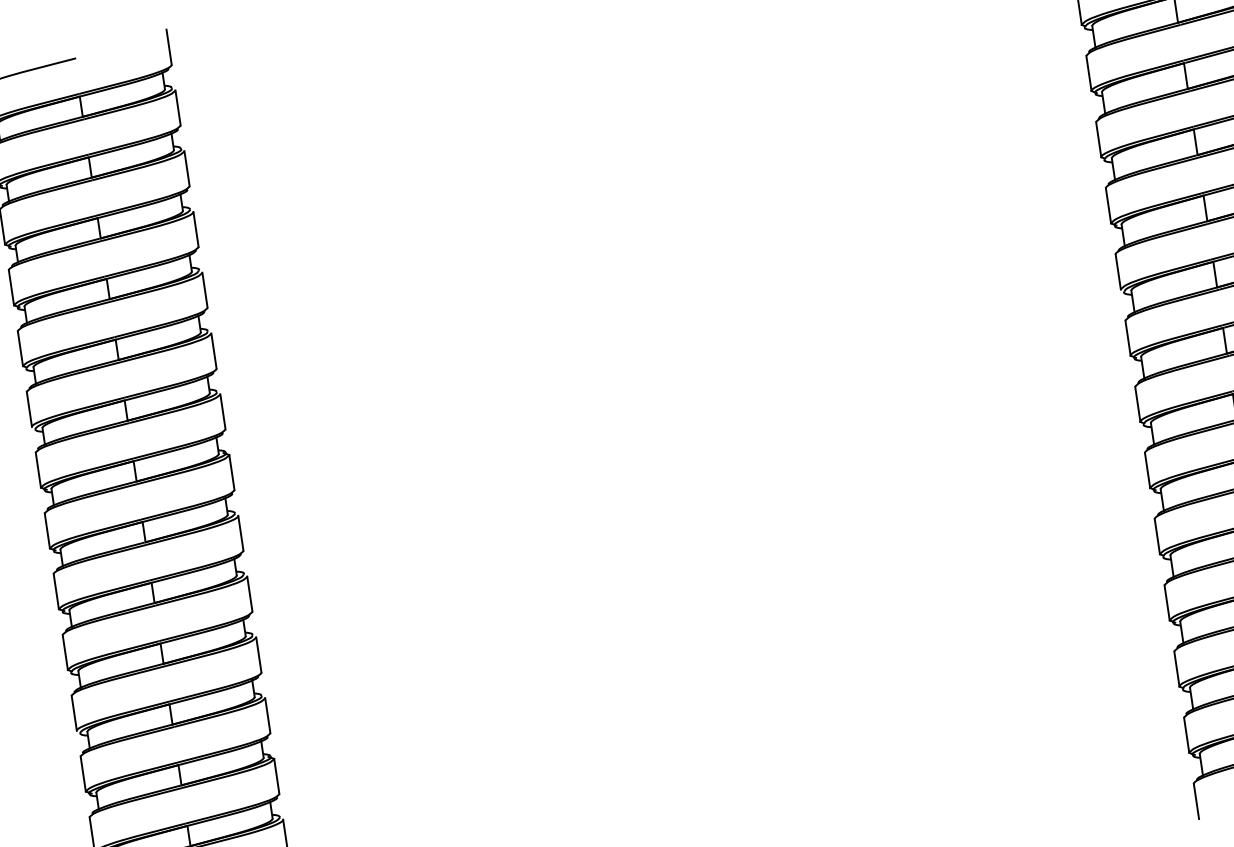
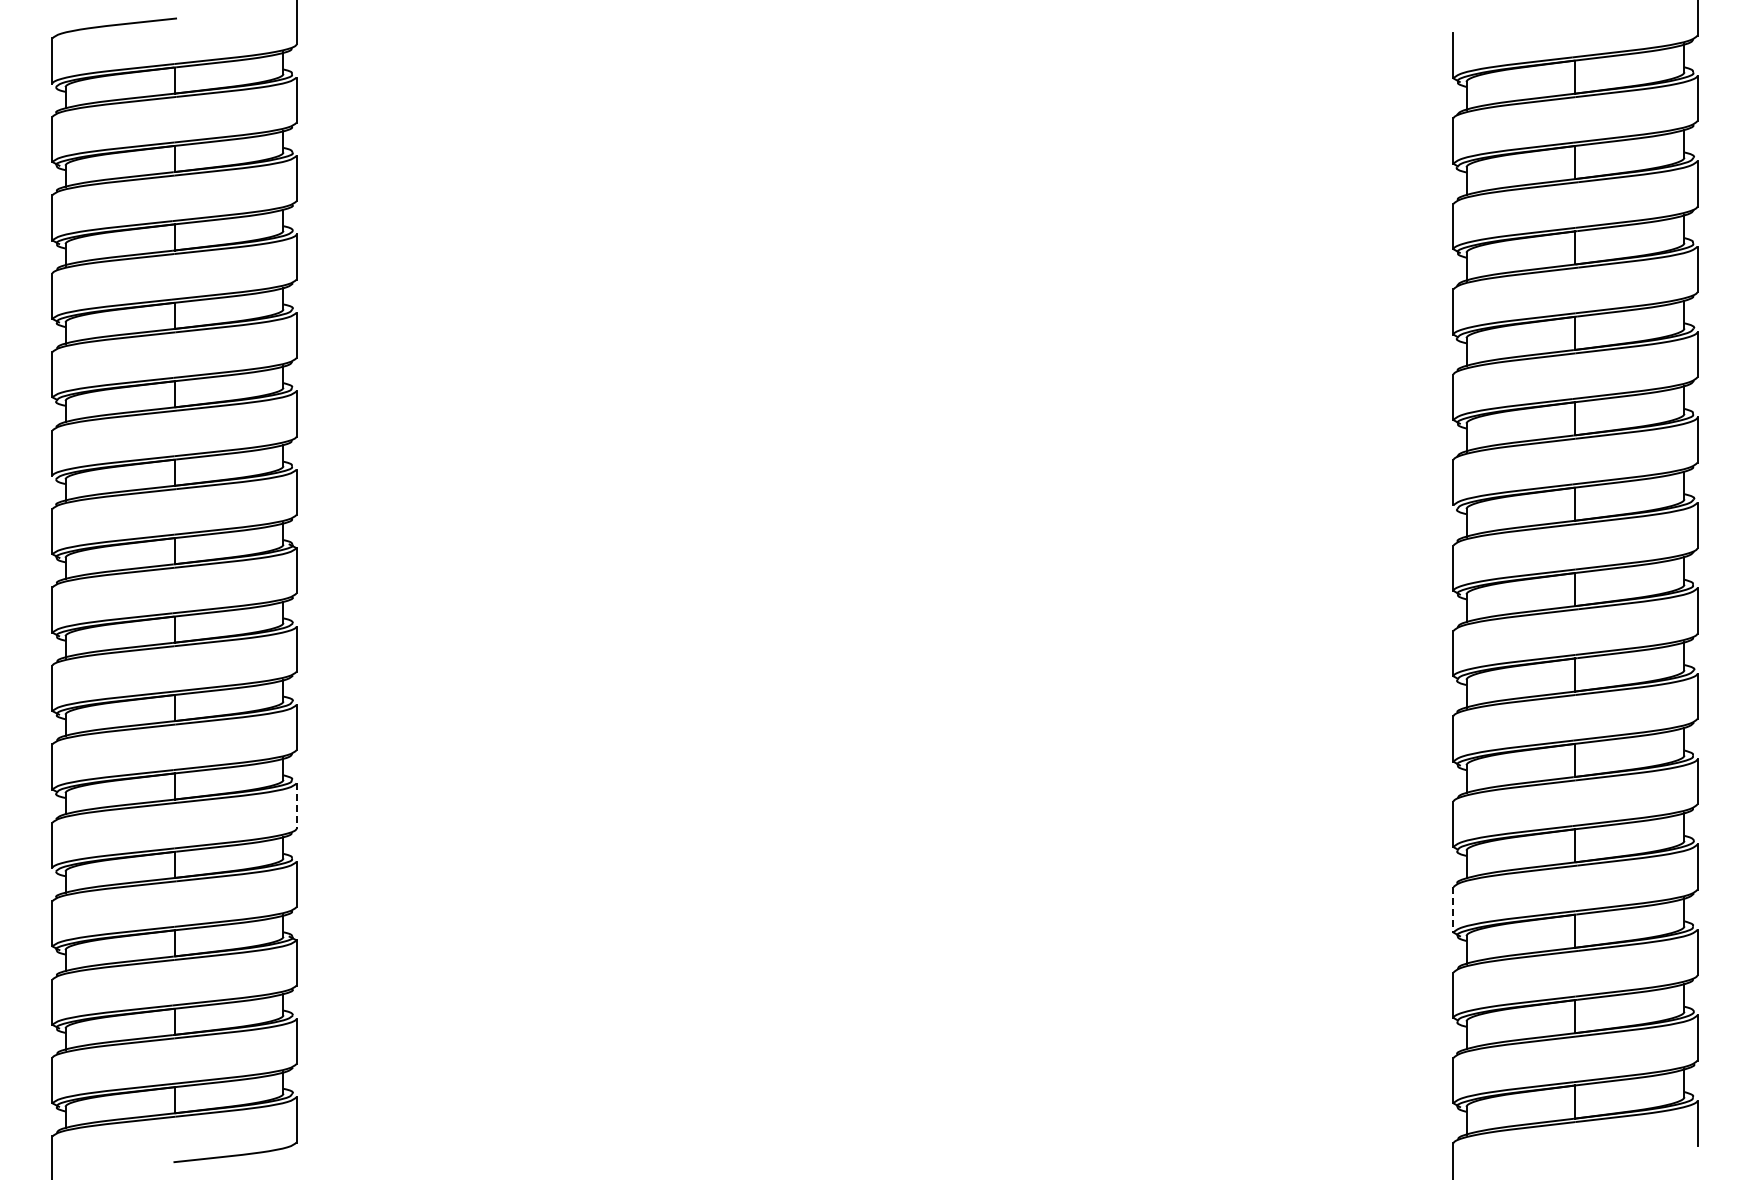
line: (1167, 602) -> (1453, 909), solid -> dashed
line: (258, 655) -> (296, 806), solid -> dashed

